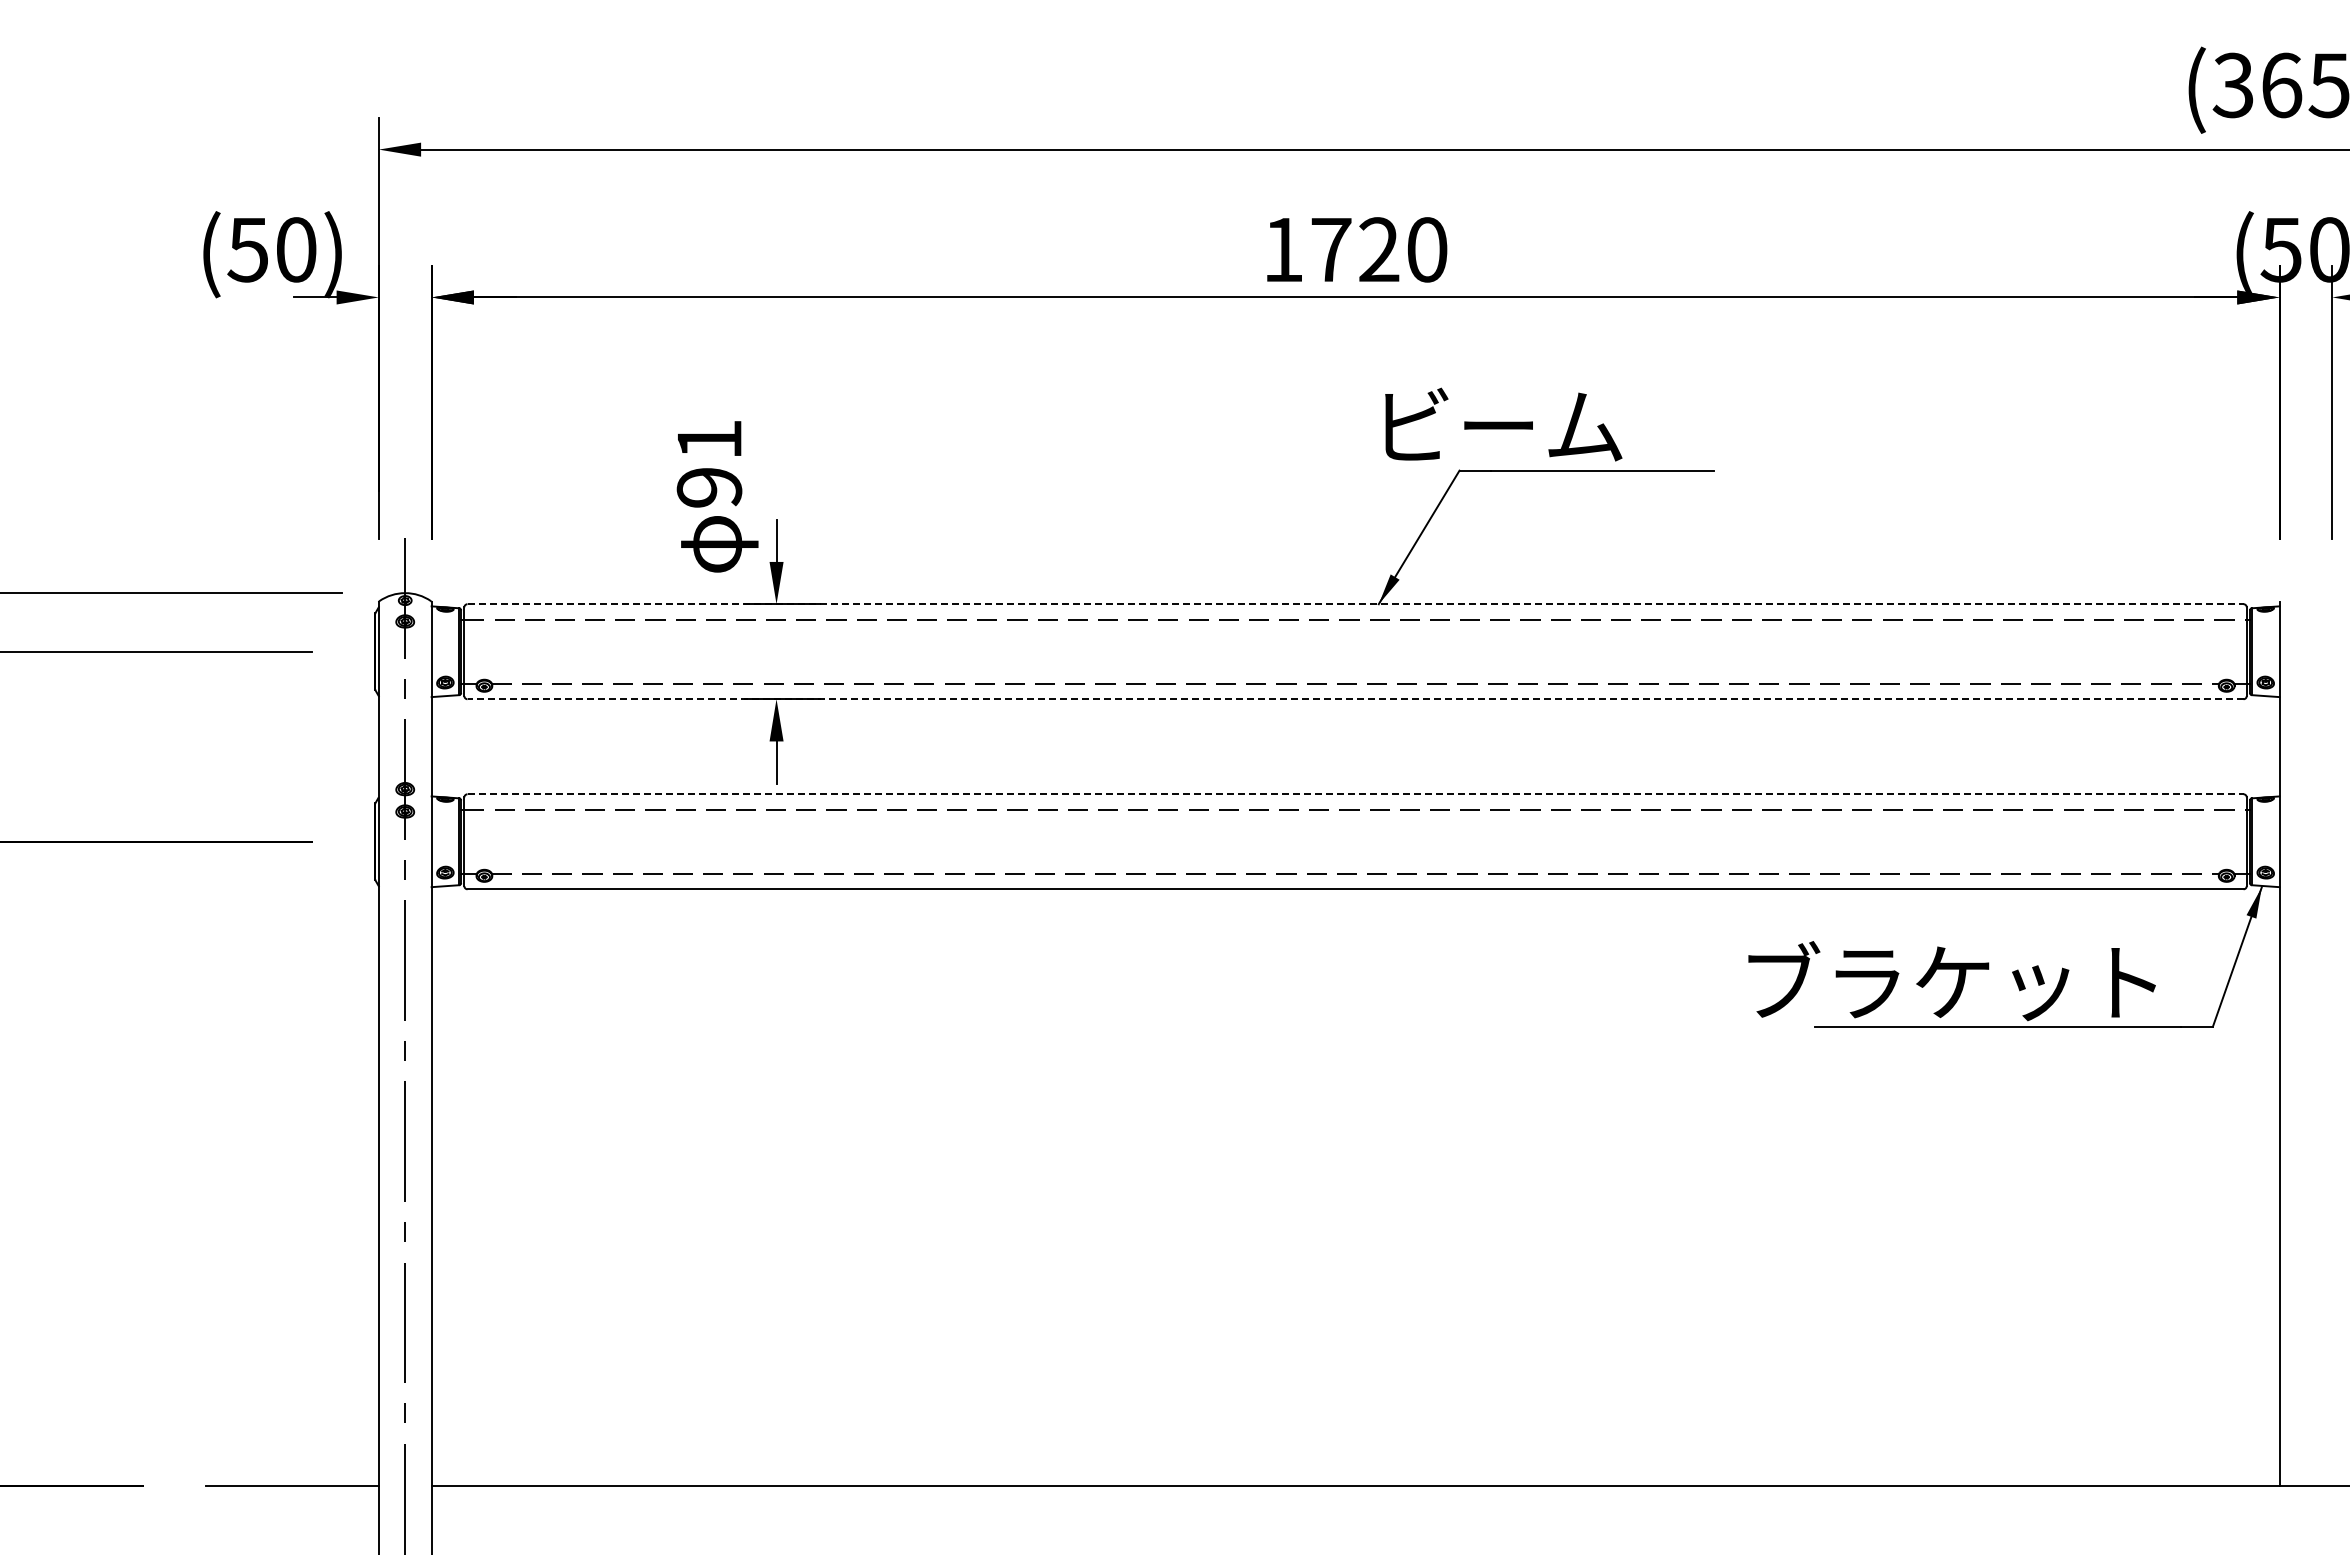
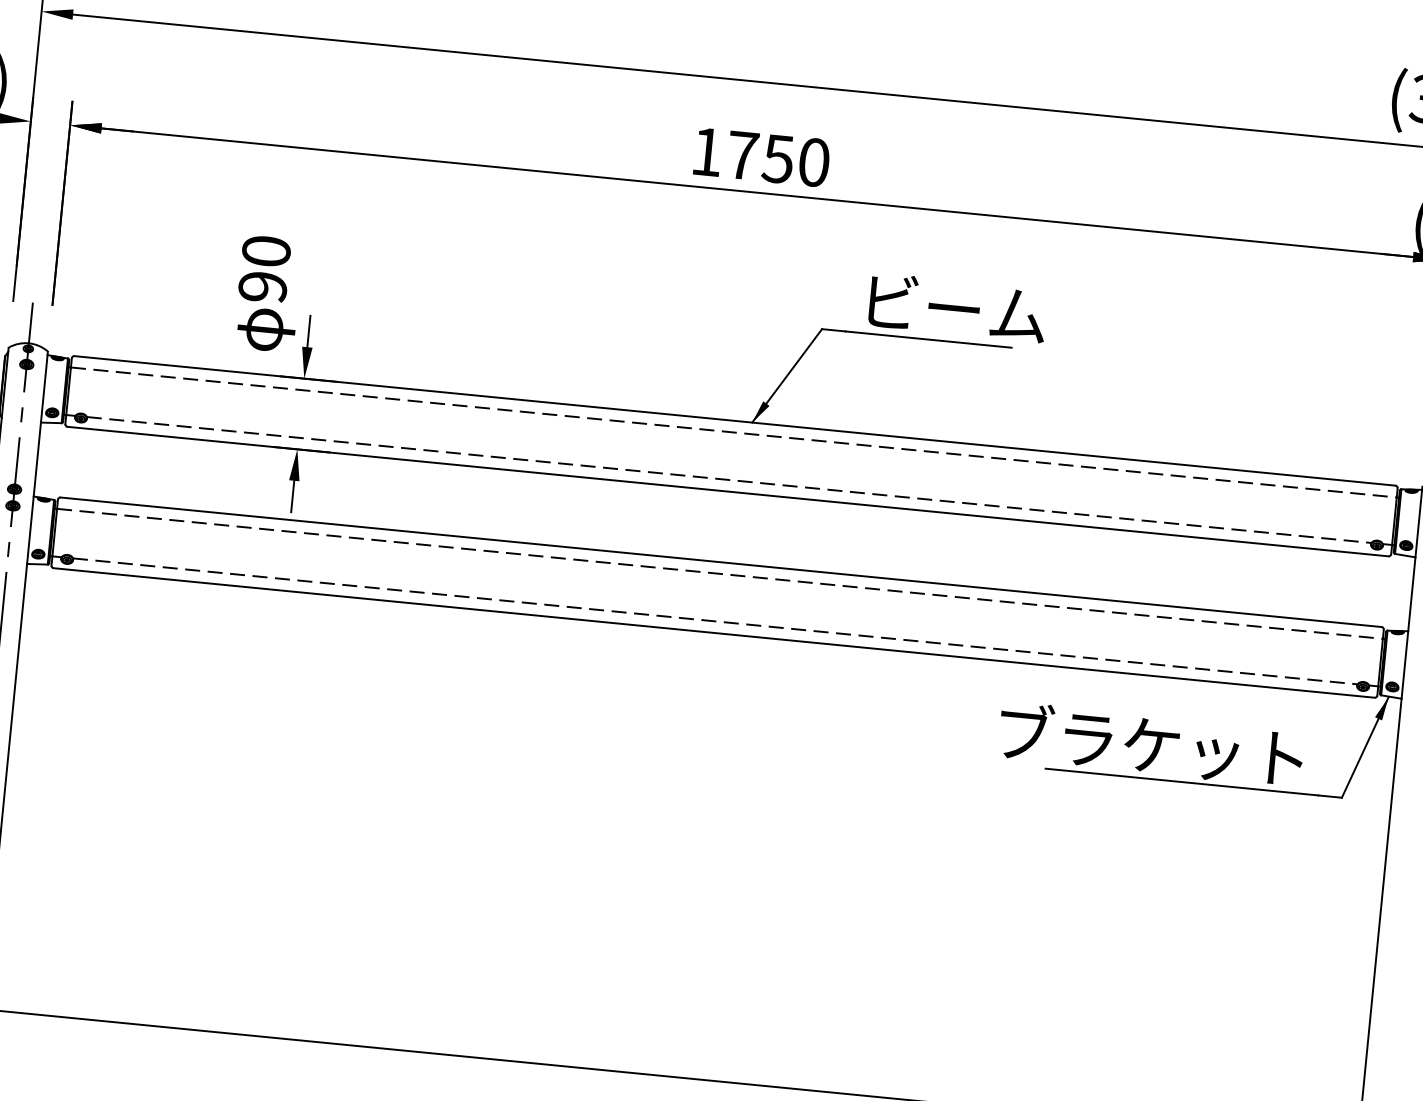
text: (1378, 249) -> (777, 158), 1720 -> 1750
text: (1503, 424) -> (957, 307), moved
text: (709, 439) -> (266, 251), 91 -> 90
line: (1356, 604) -> (735, 421), dashed -> solid
line: (1355, 699) -> (727, 491), dashed -> solid
line: (1356, 794) -> (721, 562), dashed -> solid

